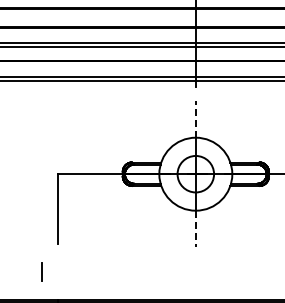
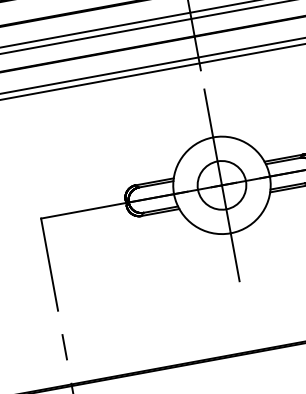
line: (195, 118) -> (208, 112), dashed -> solid
line: (195, 229) -> (234, 258), dashed -> solid
line: (41, 271) -> (63, 346), moved

